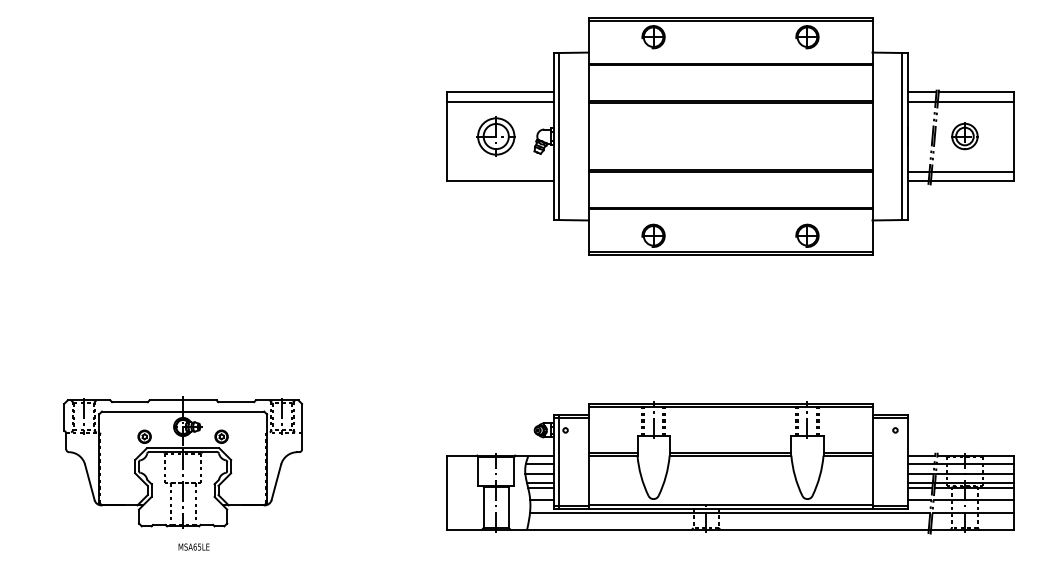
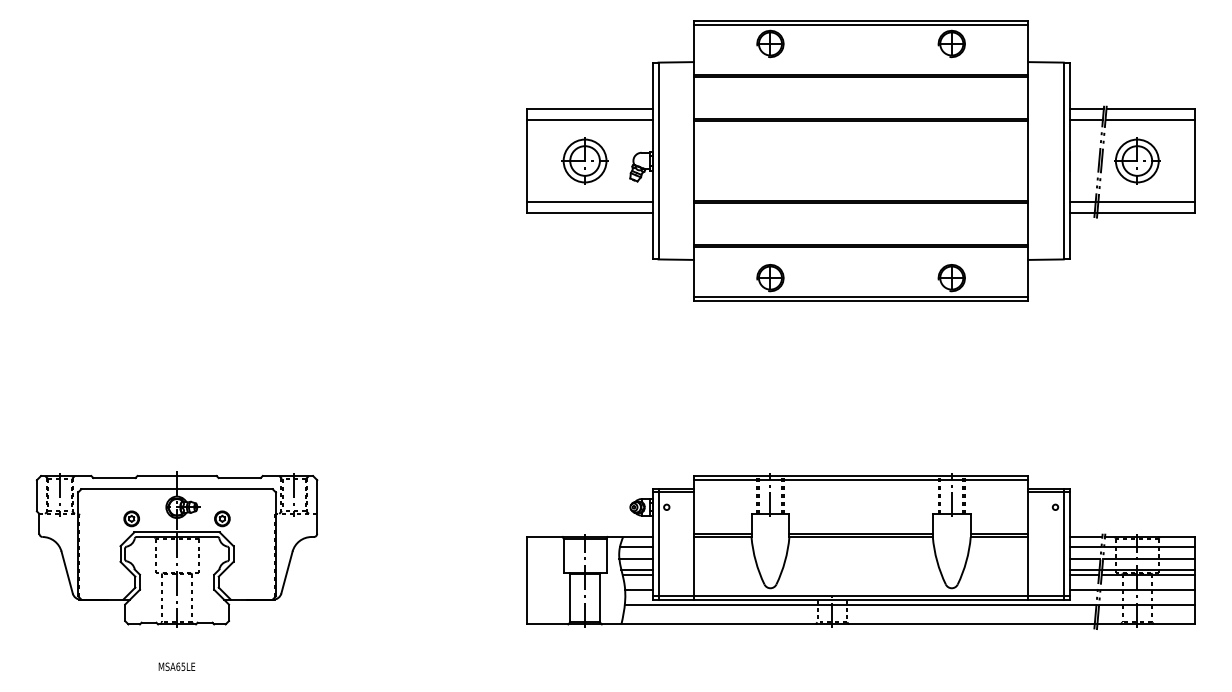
part: (965, 136) -> (1137, 160), size x1.43
line: (500, 171) -> (589, 202), added
line: (902, 461) -> (1063, 544), added
part: (182, 462) -> (176, 549), moved
text: (193, 546) -> (176, 666), moved

